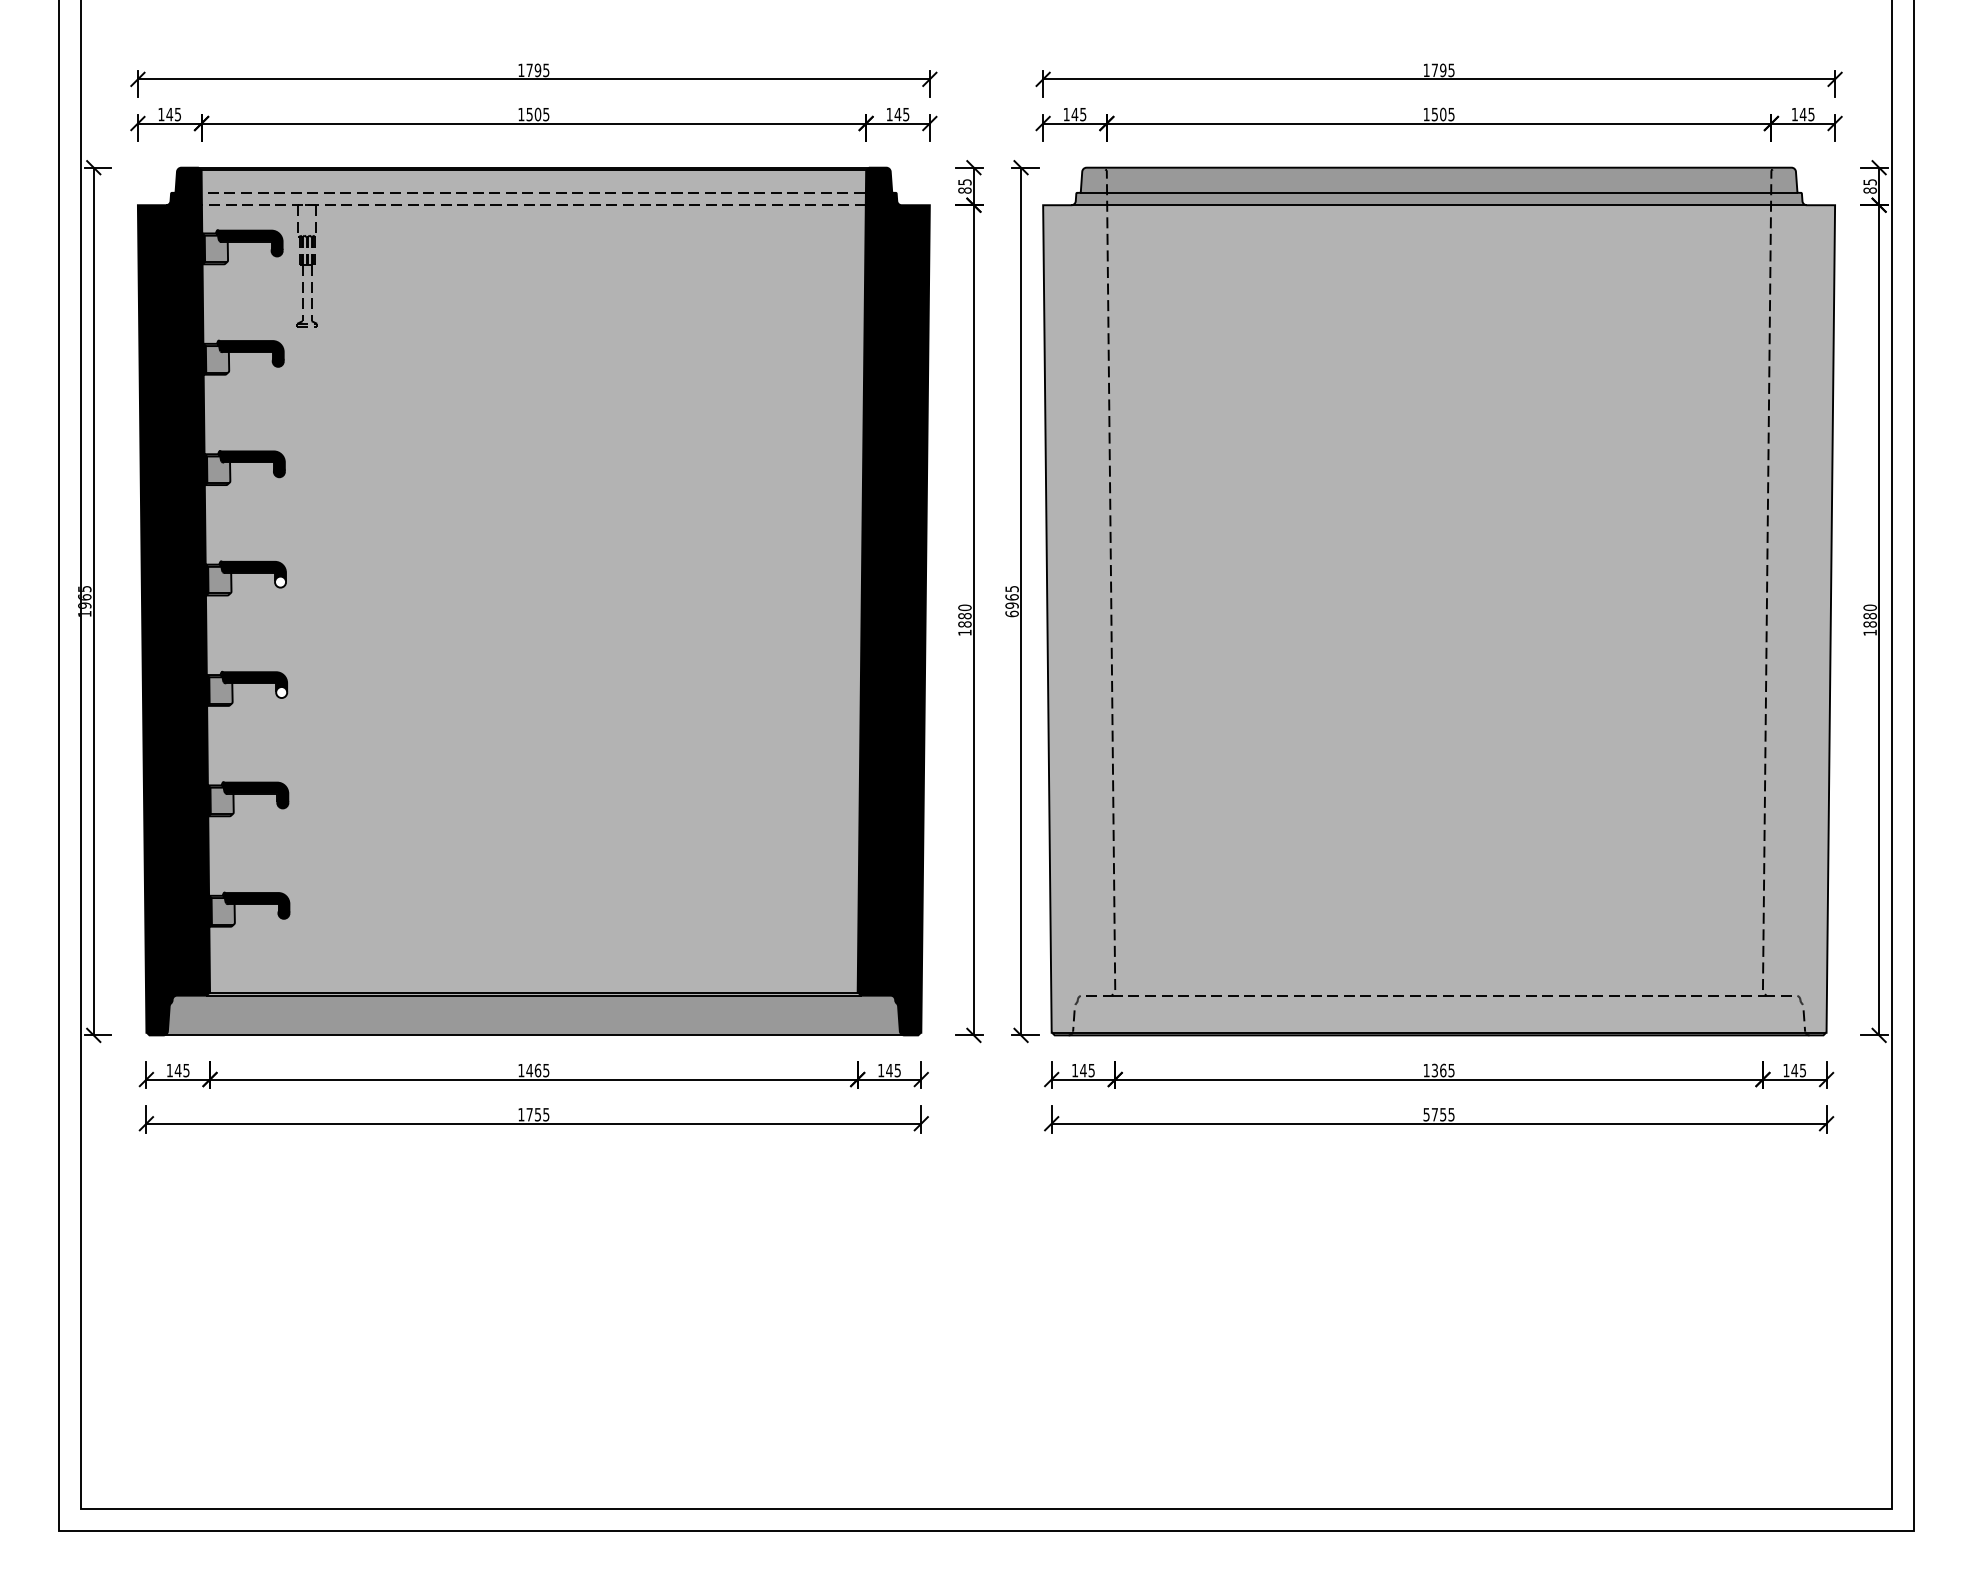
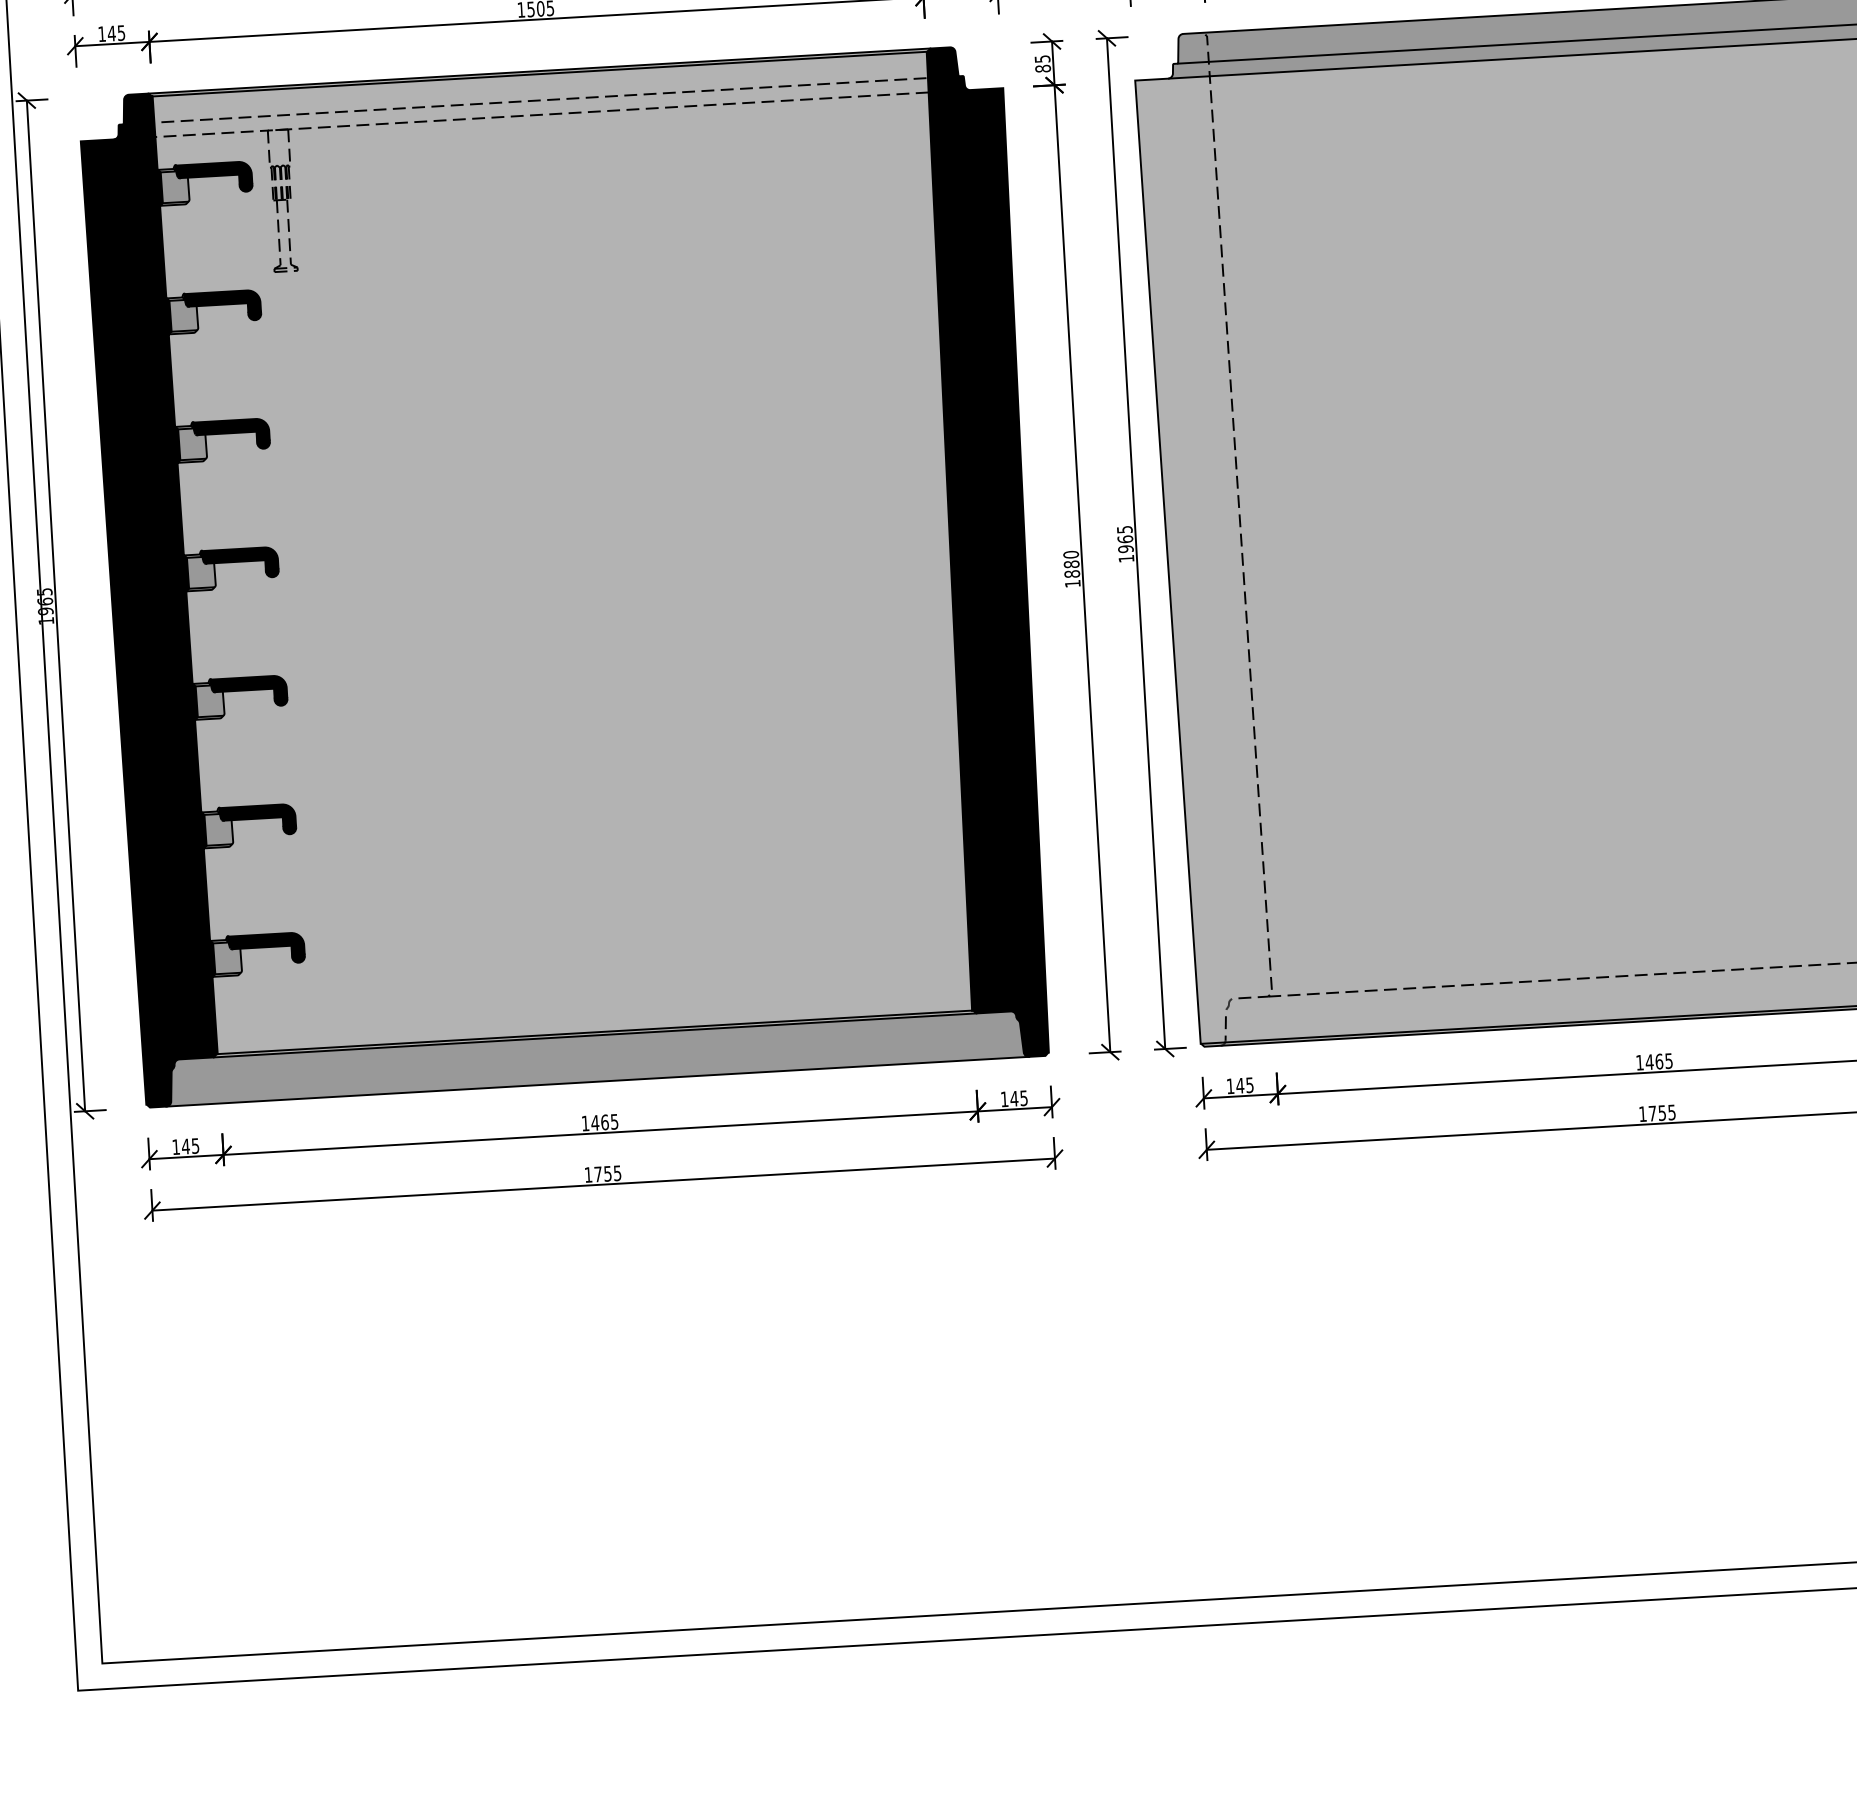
fill: (280, 581) -> (272, 570), added
text: (1011, 613) -> (1125, 558), 6965 -> 1965
fill: (281, 692) -> (280, 699), added
text: (1434, 1070) -> (1649, 1062), 1365 -> 1465
text: (1426, 1114) -> (1642, 1113), 5755 -> 1755

